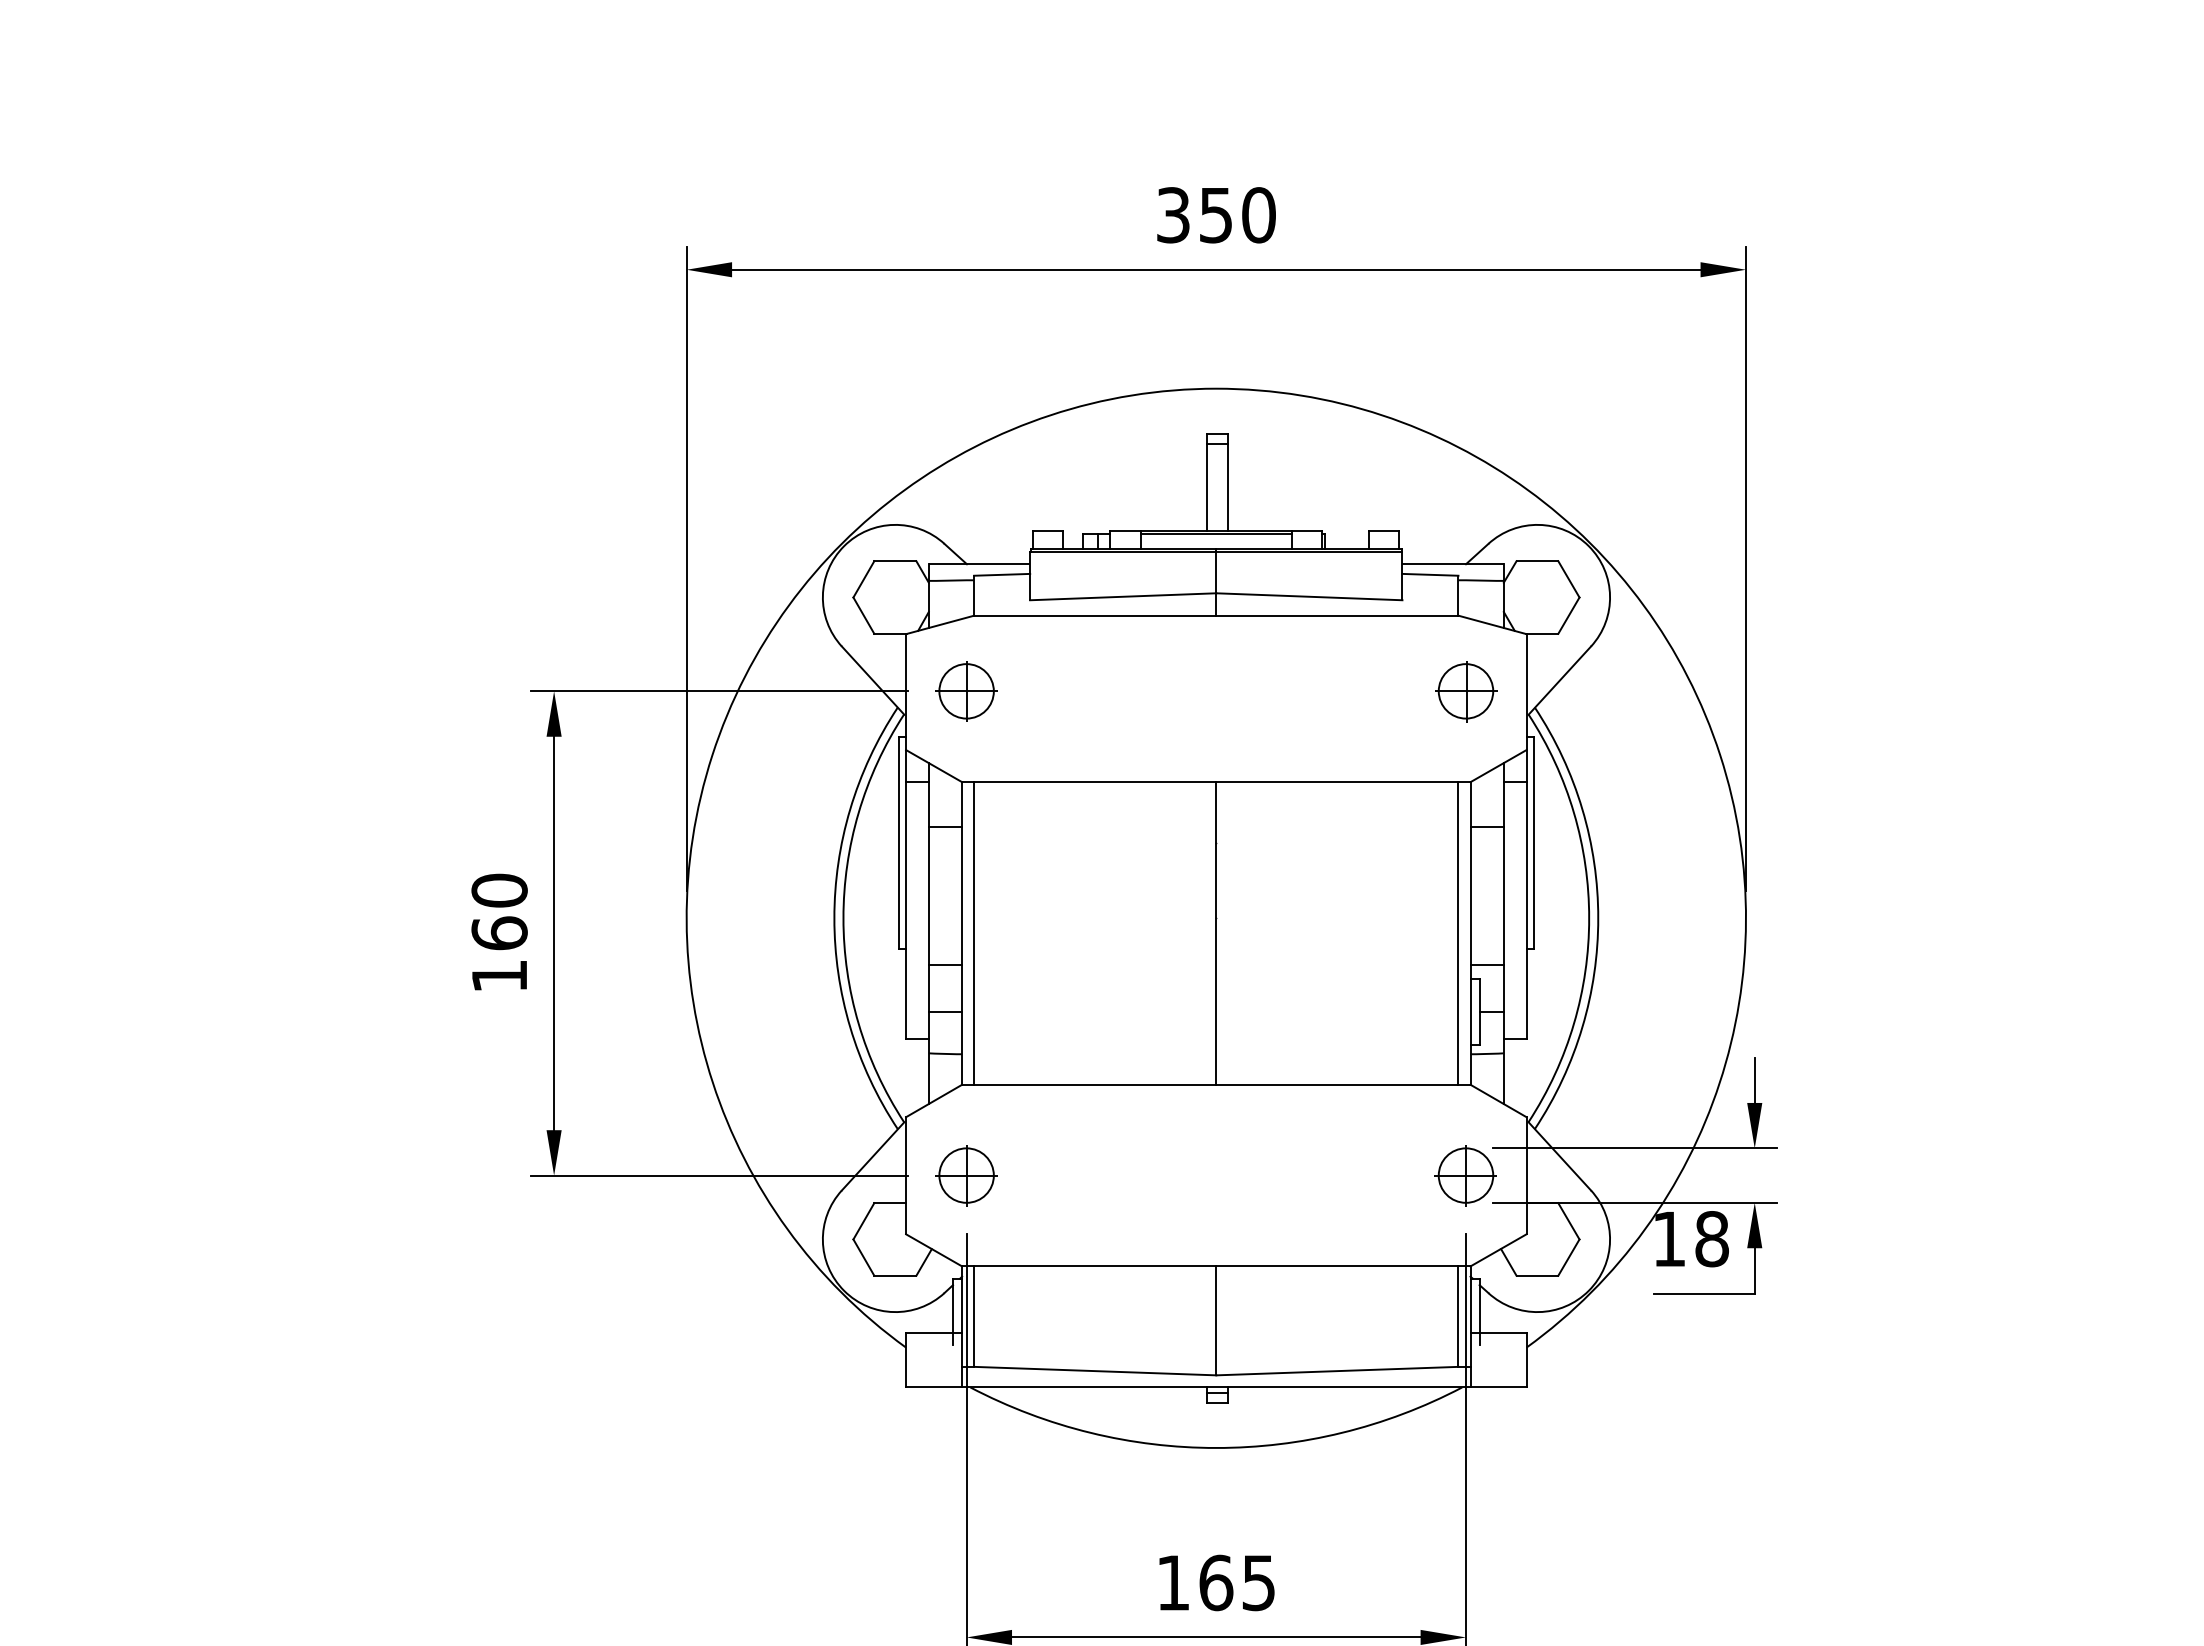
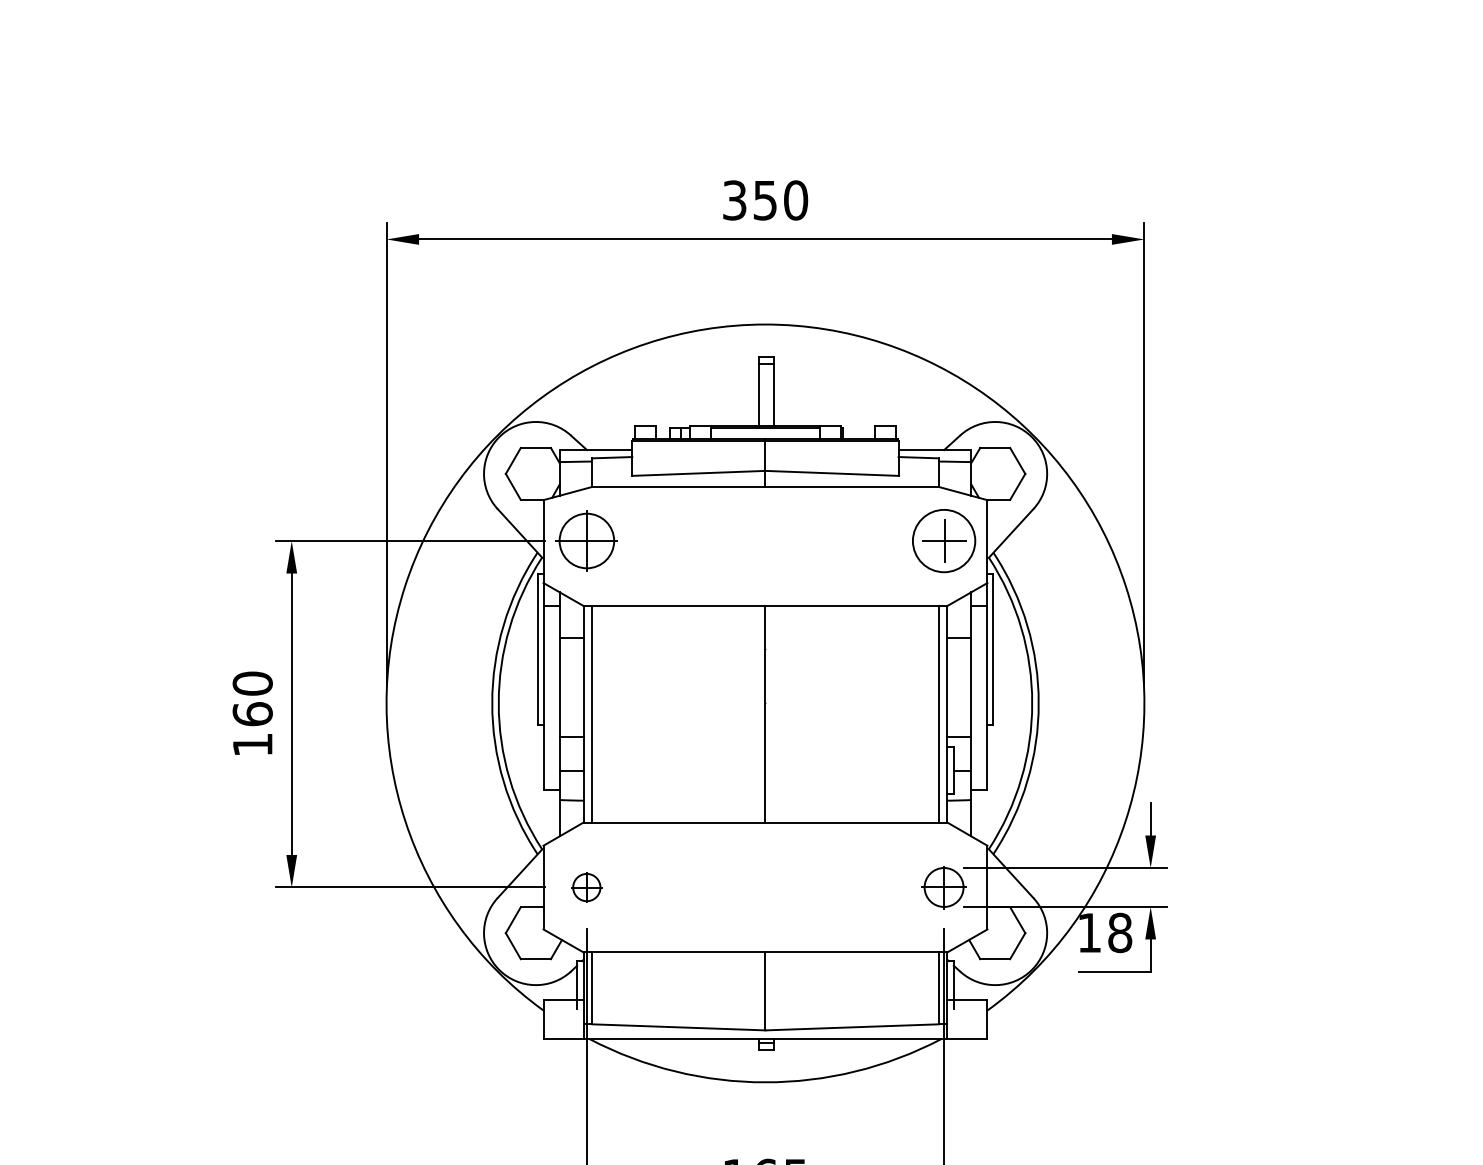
part: (966, 691) -> (586, 541), size x1.4
circle: (1465, 691) -> (943, 541), size x1.6
part: (966, 1175) -> (586, 887), size x0.7

